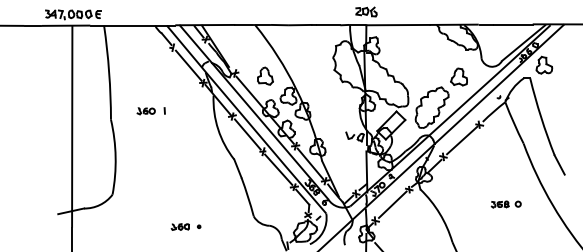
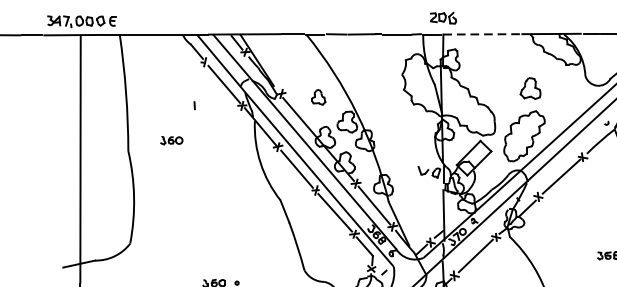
line: (398, 25) -> (482, 34), solid -> dashed
part: (265, 75) -> (318, 96), size x0.7
part: (458, 76) -> (529, 87), moved
line: (164, 110) -> (194, 105), moved

